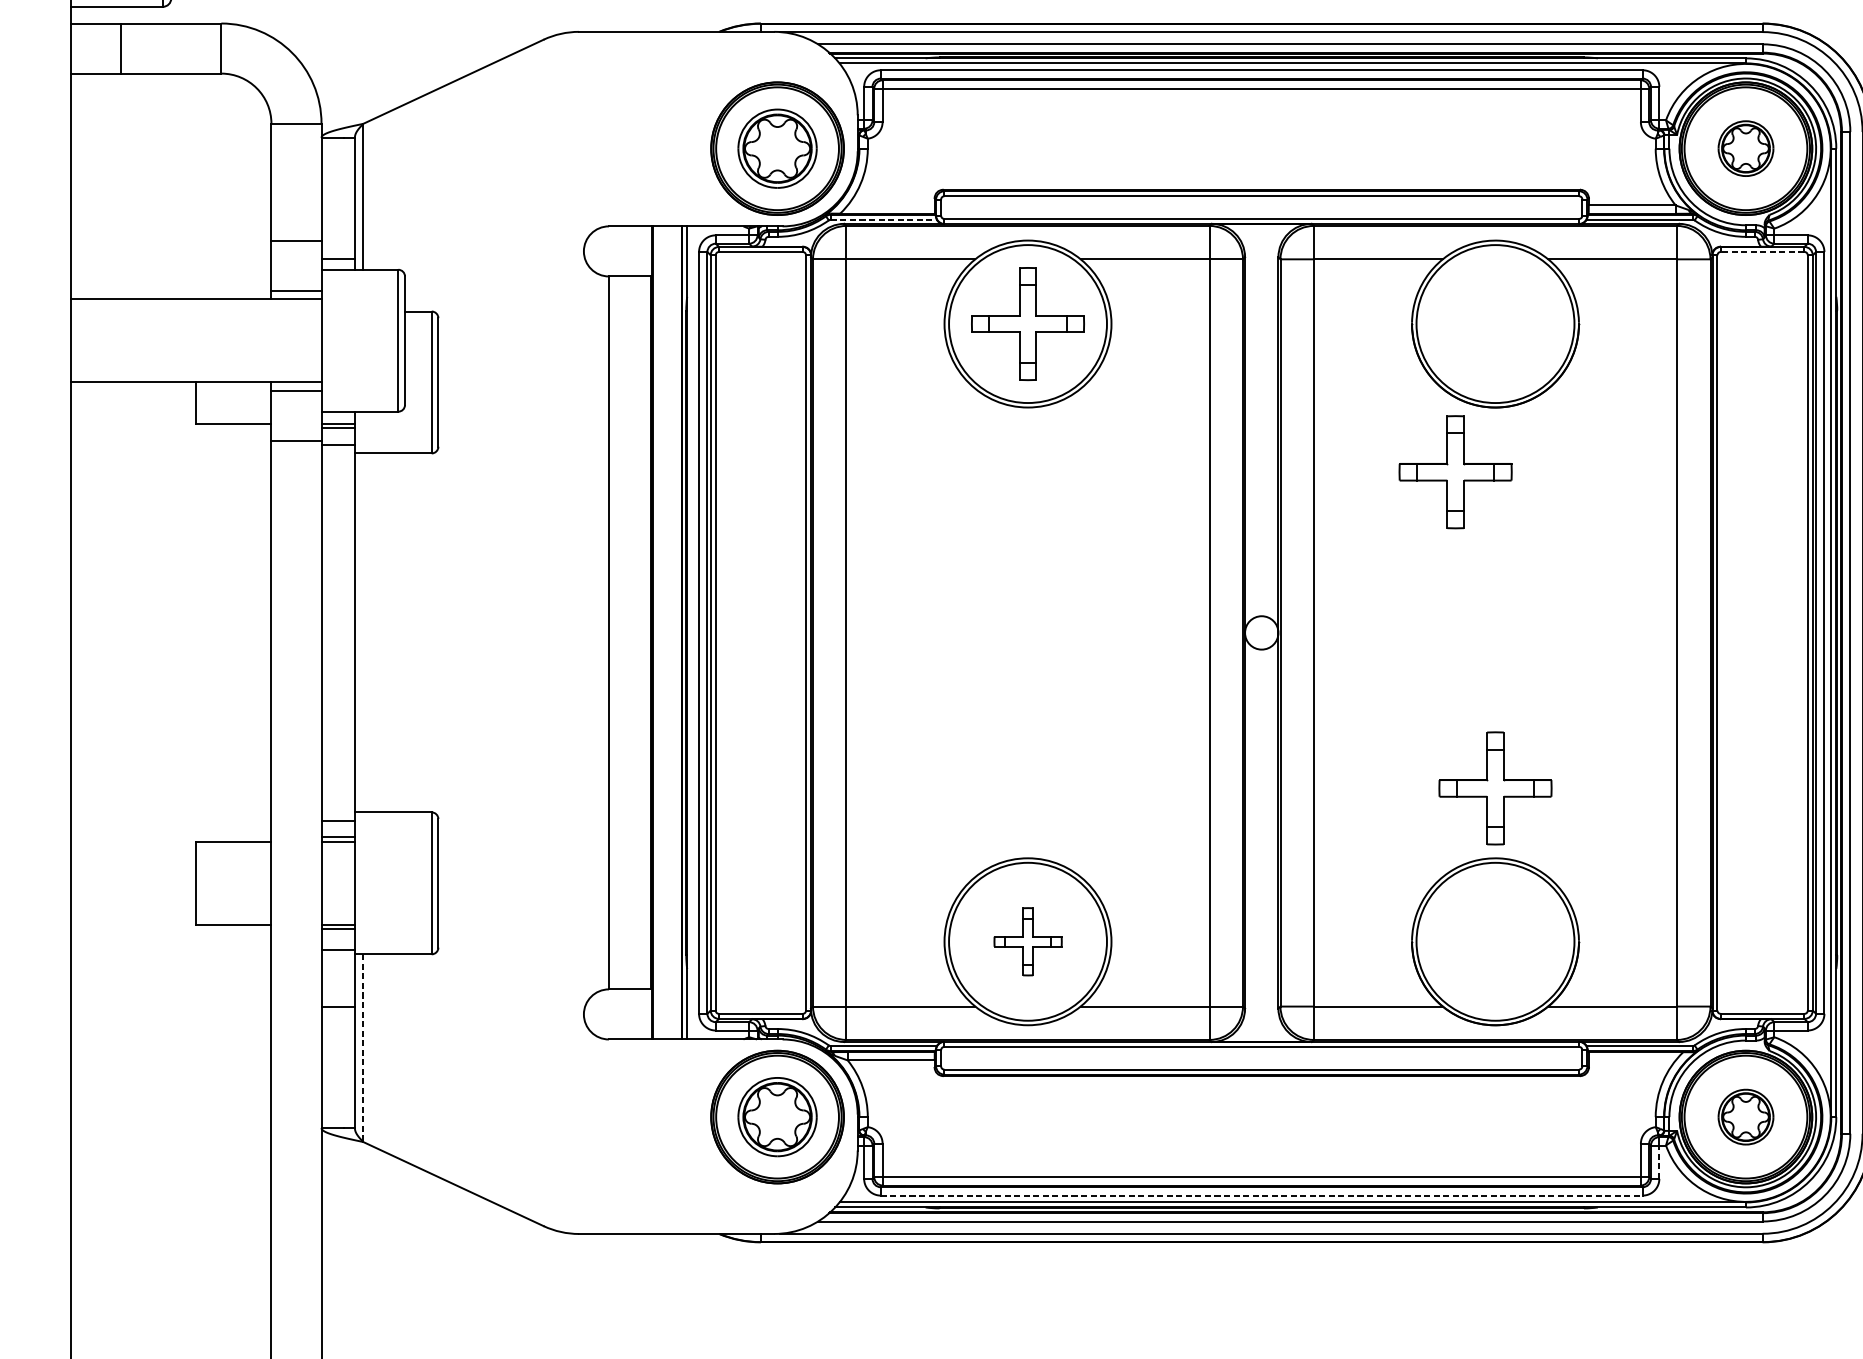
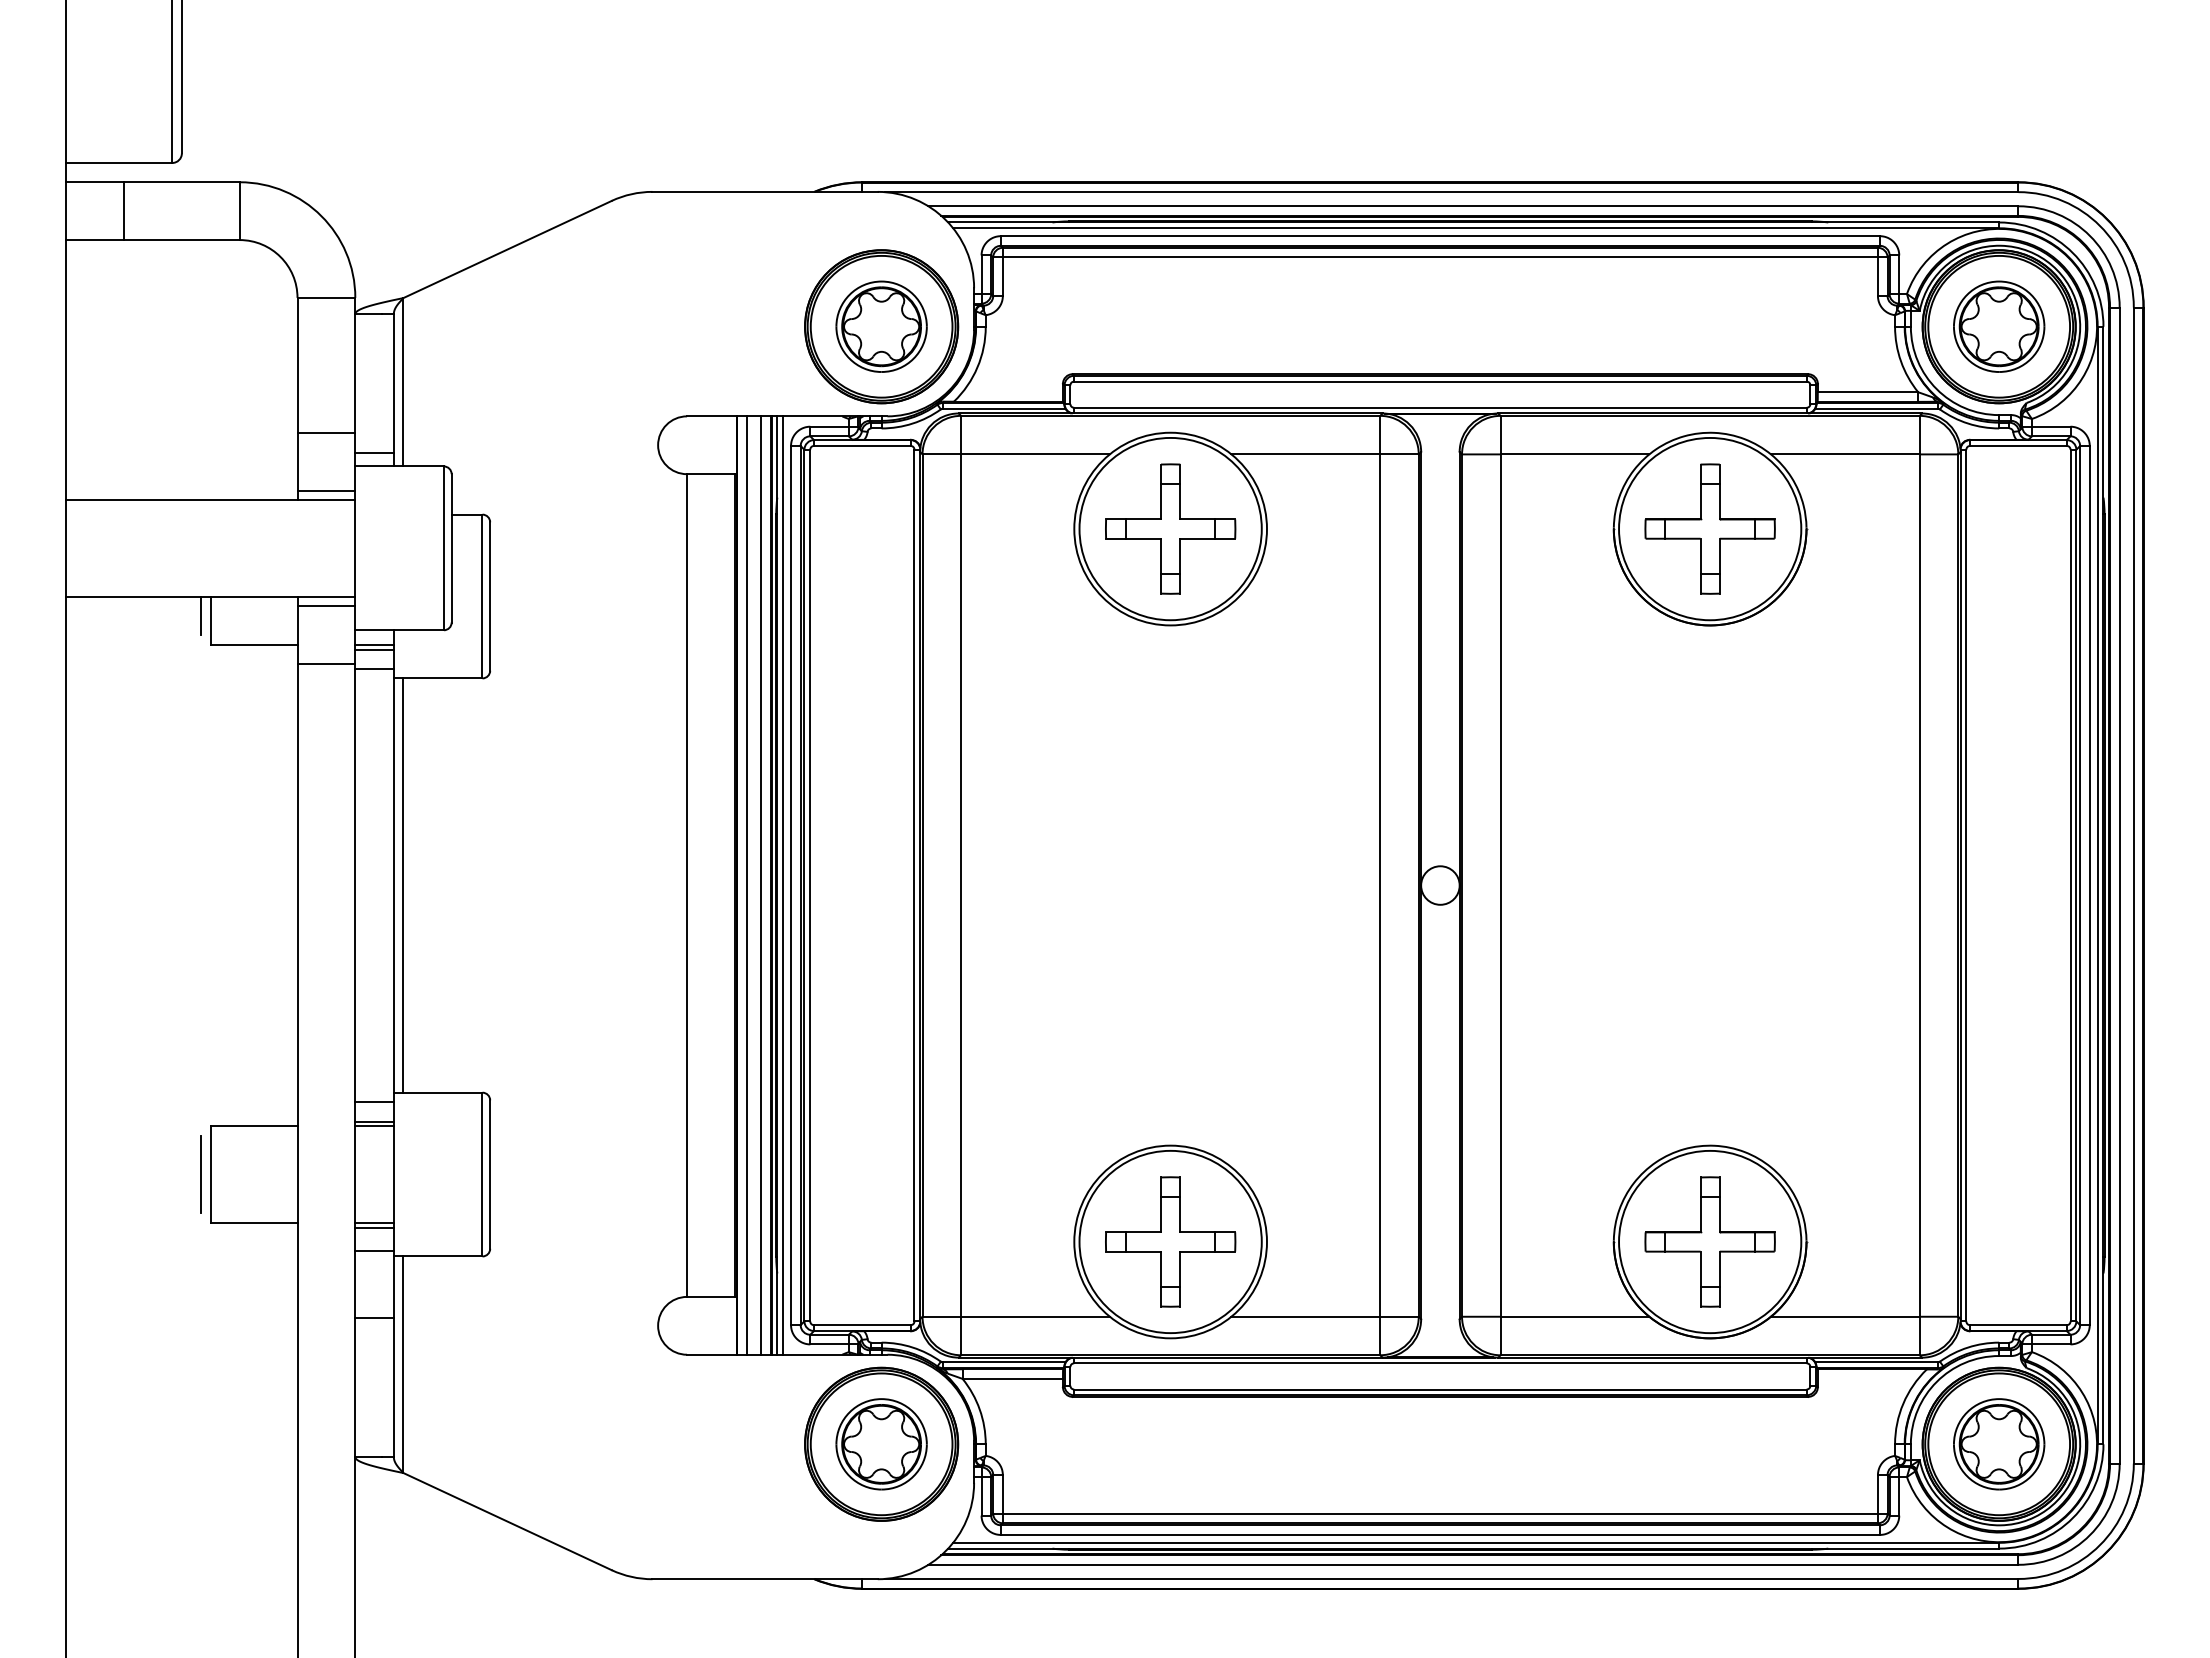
part: (1746, 148) -> (1999, 326), size x1.43
line: (884, 219) -> (1004, 408), dashed -> solid
line: (1761, 251) -> (2017, 445), dashed -> solid
line: (188, 398) -> (201, 615), added
part: (1455, 471) -> (1709, 528), moved
line: (363, 632) -> (403, 885), added
line: (661, 632) -> (747, 885), added
line: (673, 632) -> (761, 885), added
line: (692, 632) -> (783, 885), added
part: (1494, 787) -> (1709, 1241), moved
line: (187, 883) -> (200, 1174), added
part: (1027, 941) -> (1170, 1241), size x1.67
line: (363, 1048) -> (403, 1365), dashed -> solid
part: (1746, 1117) -> (1999, 1444), size x1.43
line: (1659, 1161) -> (1899, 1495), dashed -> solid
line: (1261, 1195) -> (1440, 1534), dashed -> solid

